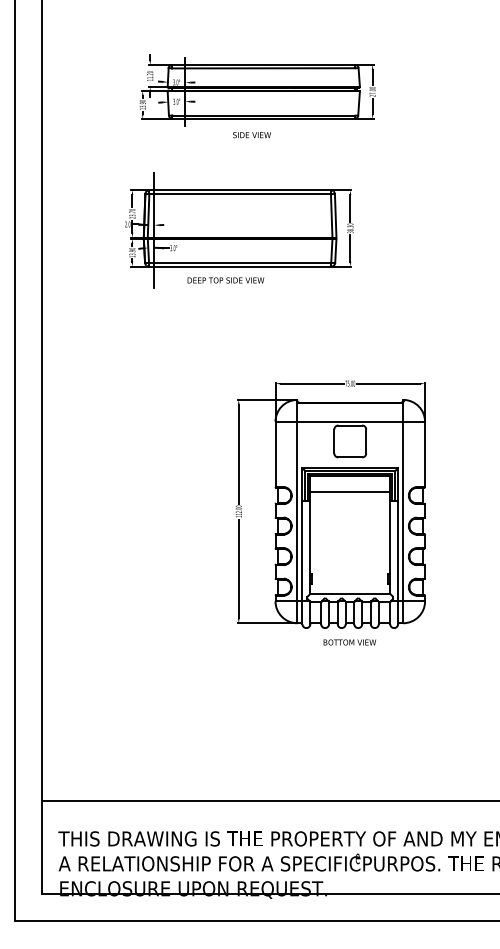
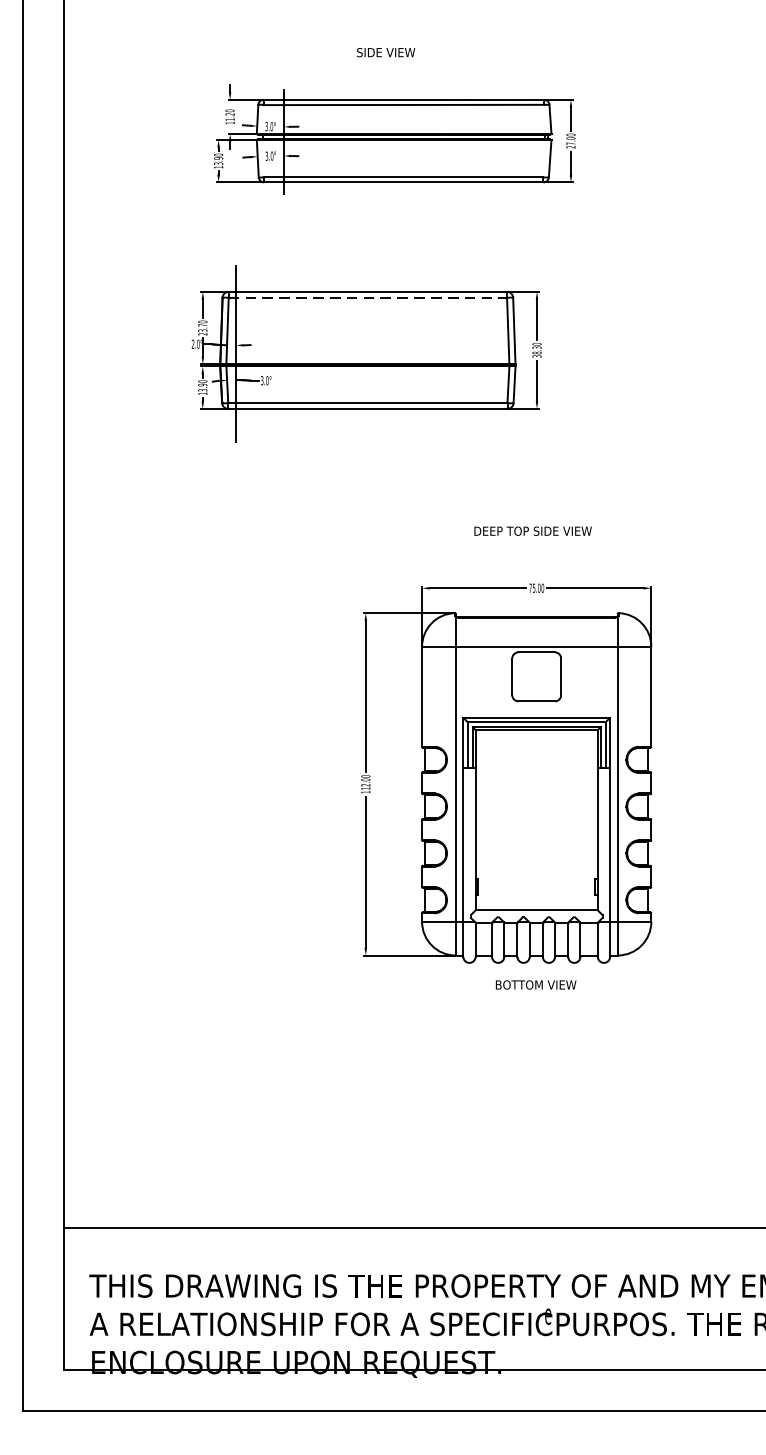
text: (251, 135) -> (385, 53), moved
line: (240, 194) -> (368, 298), solid -> dashed
text: (225, 280) -> (532, 531), moved
line: (350, 492) -> (537, 755), removed

